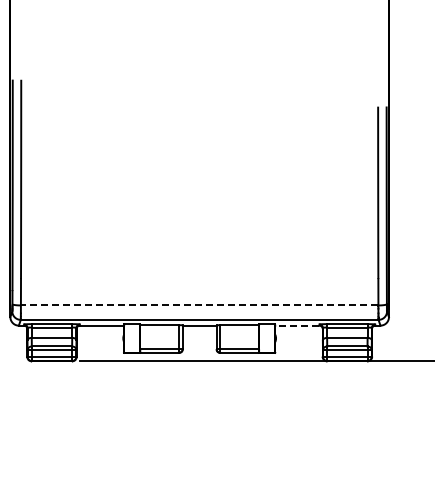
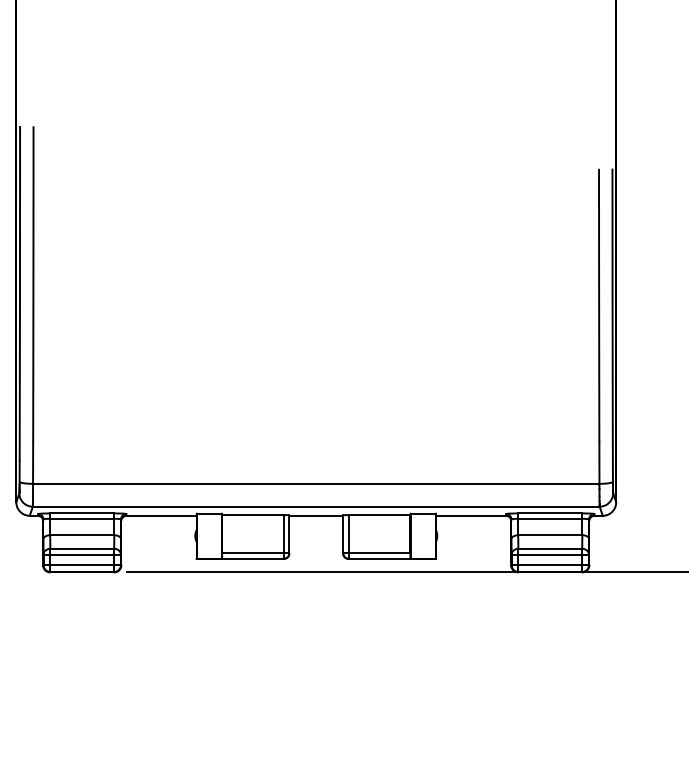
line: (199, 305) -> (315, 483), dashed -> solid
line: (296, 325) -> (469, 515), dashed -> solid

